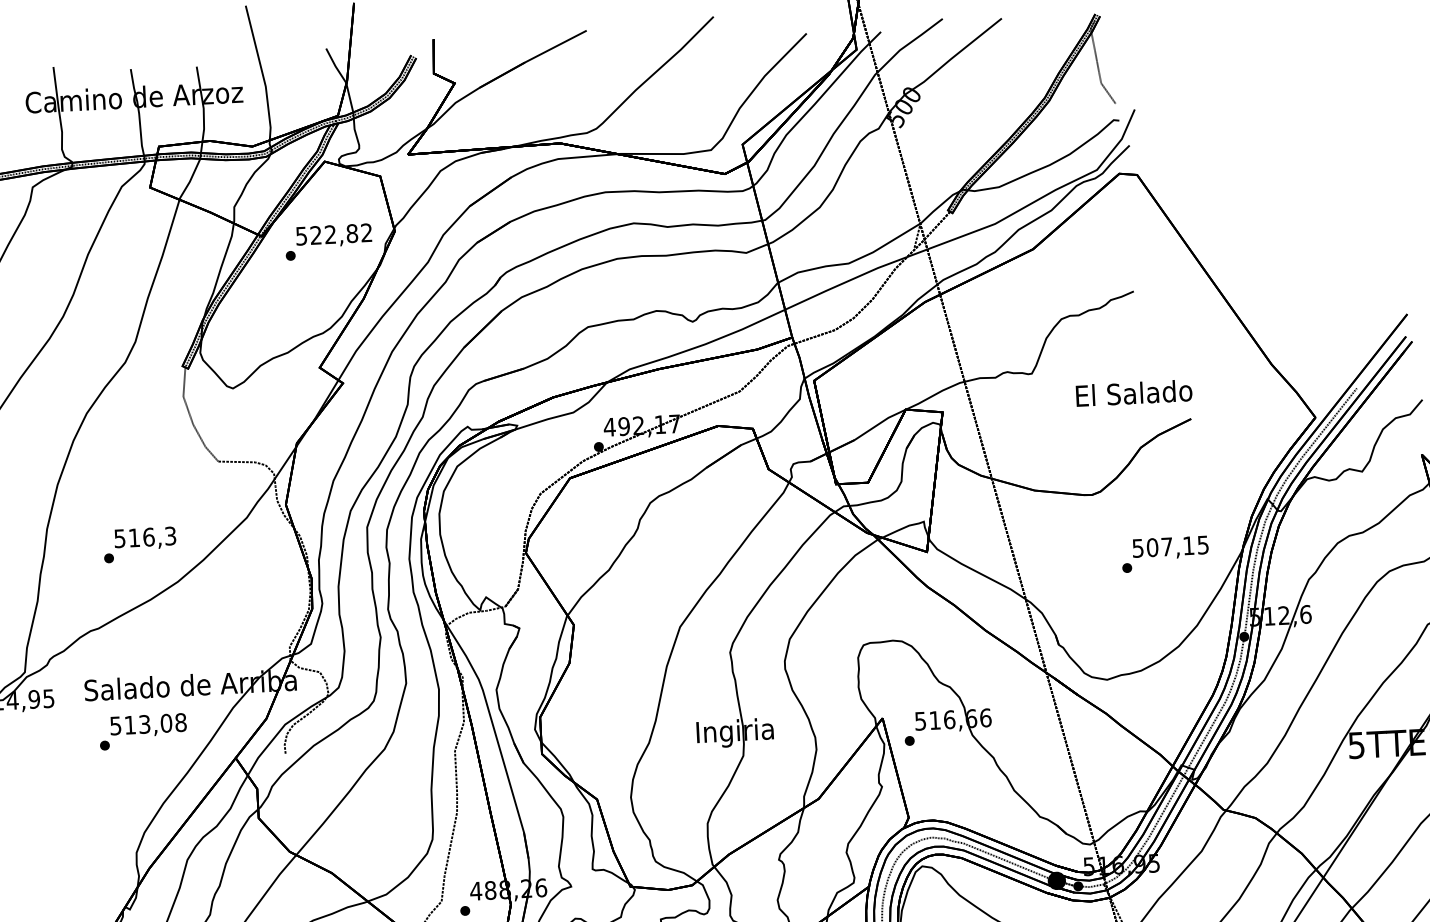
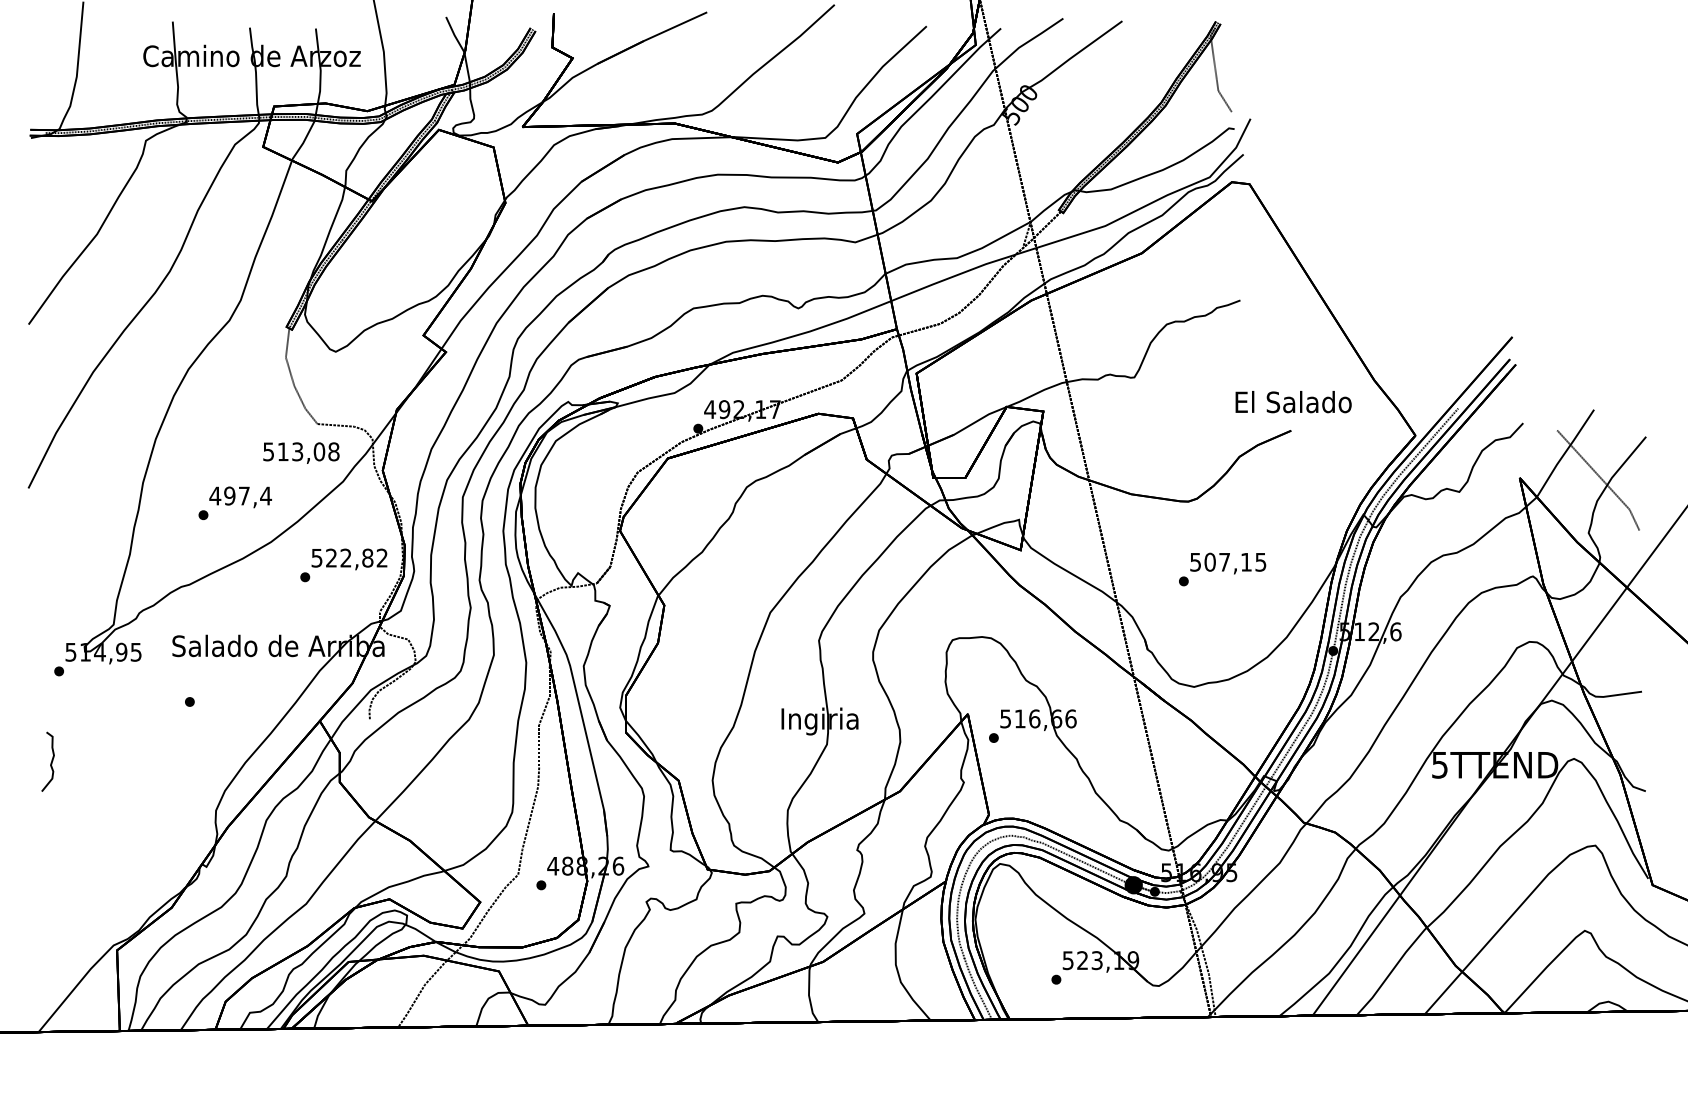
text: (328, 242) -> (343, 565), moved
text: (1134, 393) -> (1293, 402), moved
text: (145, 536) -> (240, 495), 516,3 -> 497,4
text: (1165, 554) -> (1222, 569), moved
text: (148, 724) -> (301, 452), moved

